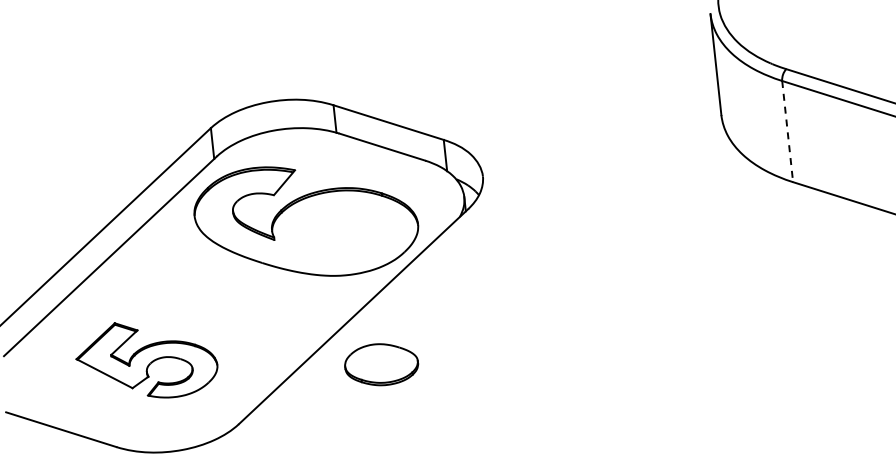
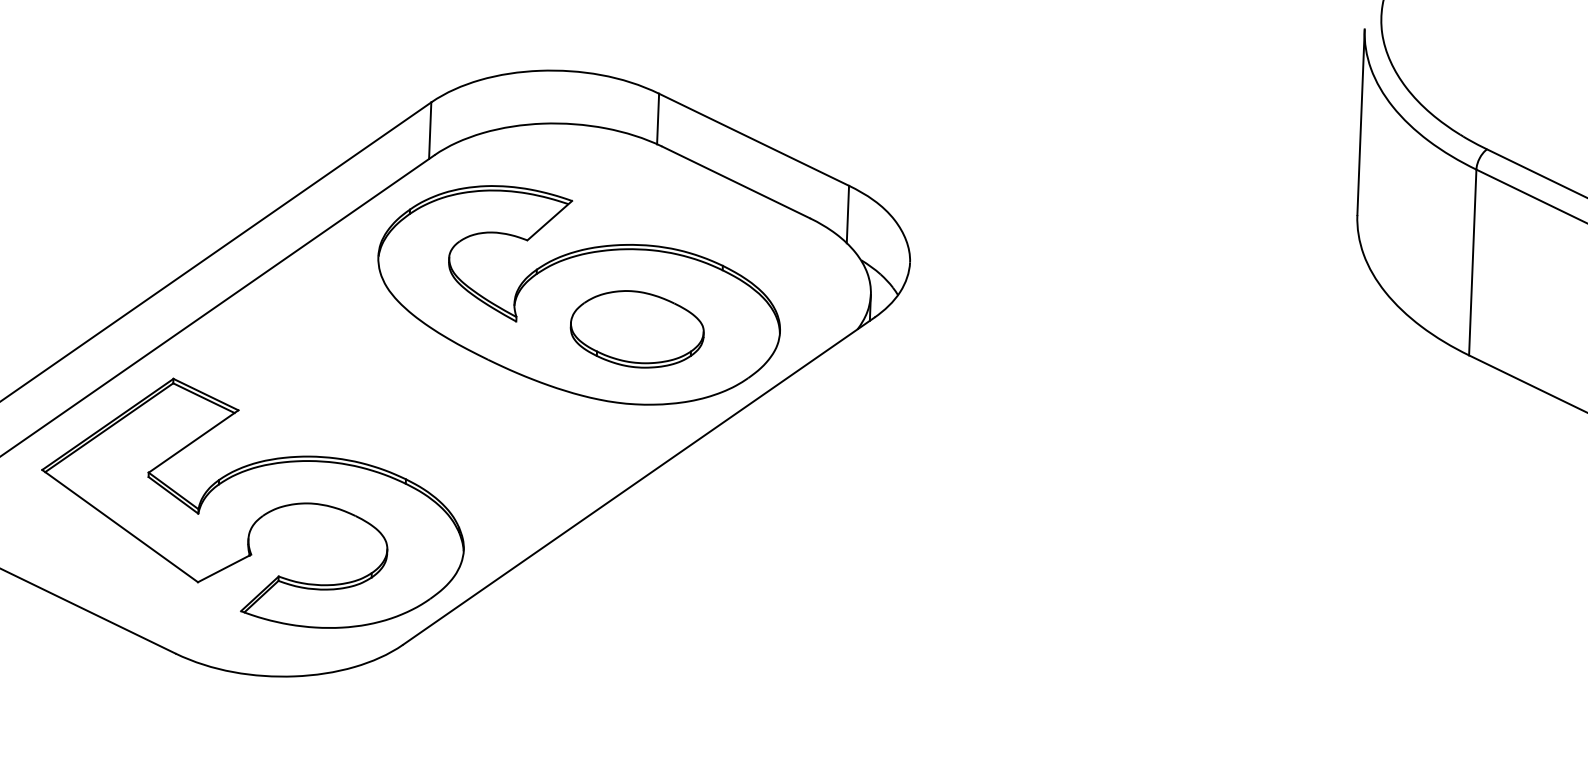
line: (787, 131) -> (1472, 262), dashed -> solid
part: (146, 360) -> (252, 505), size x1.67
part: (381, 364) -> (637, 329), moved

